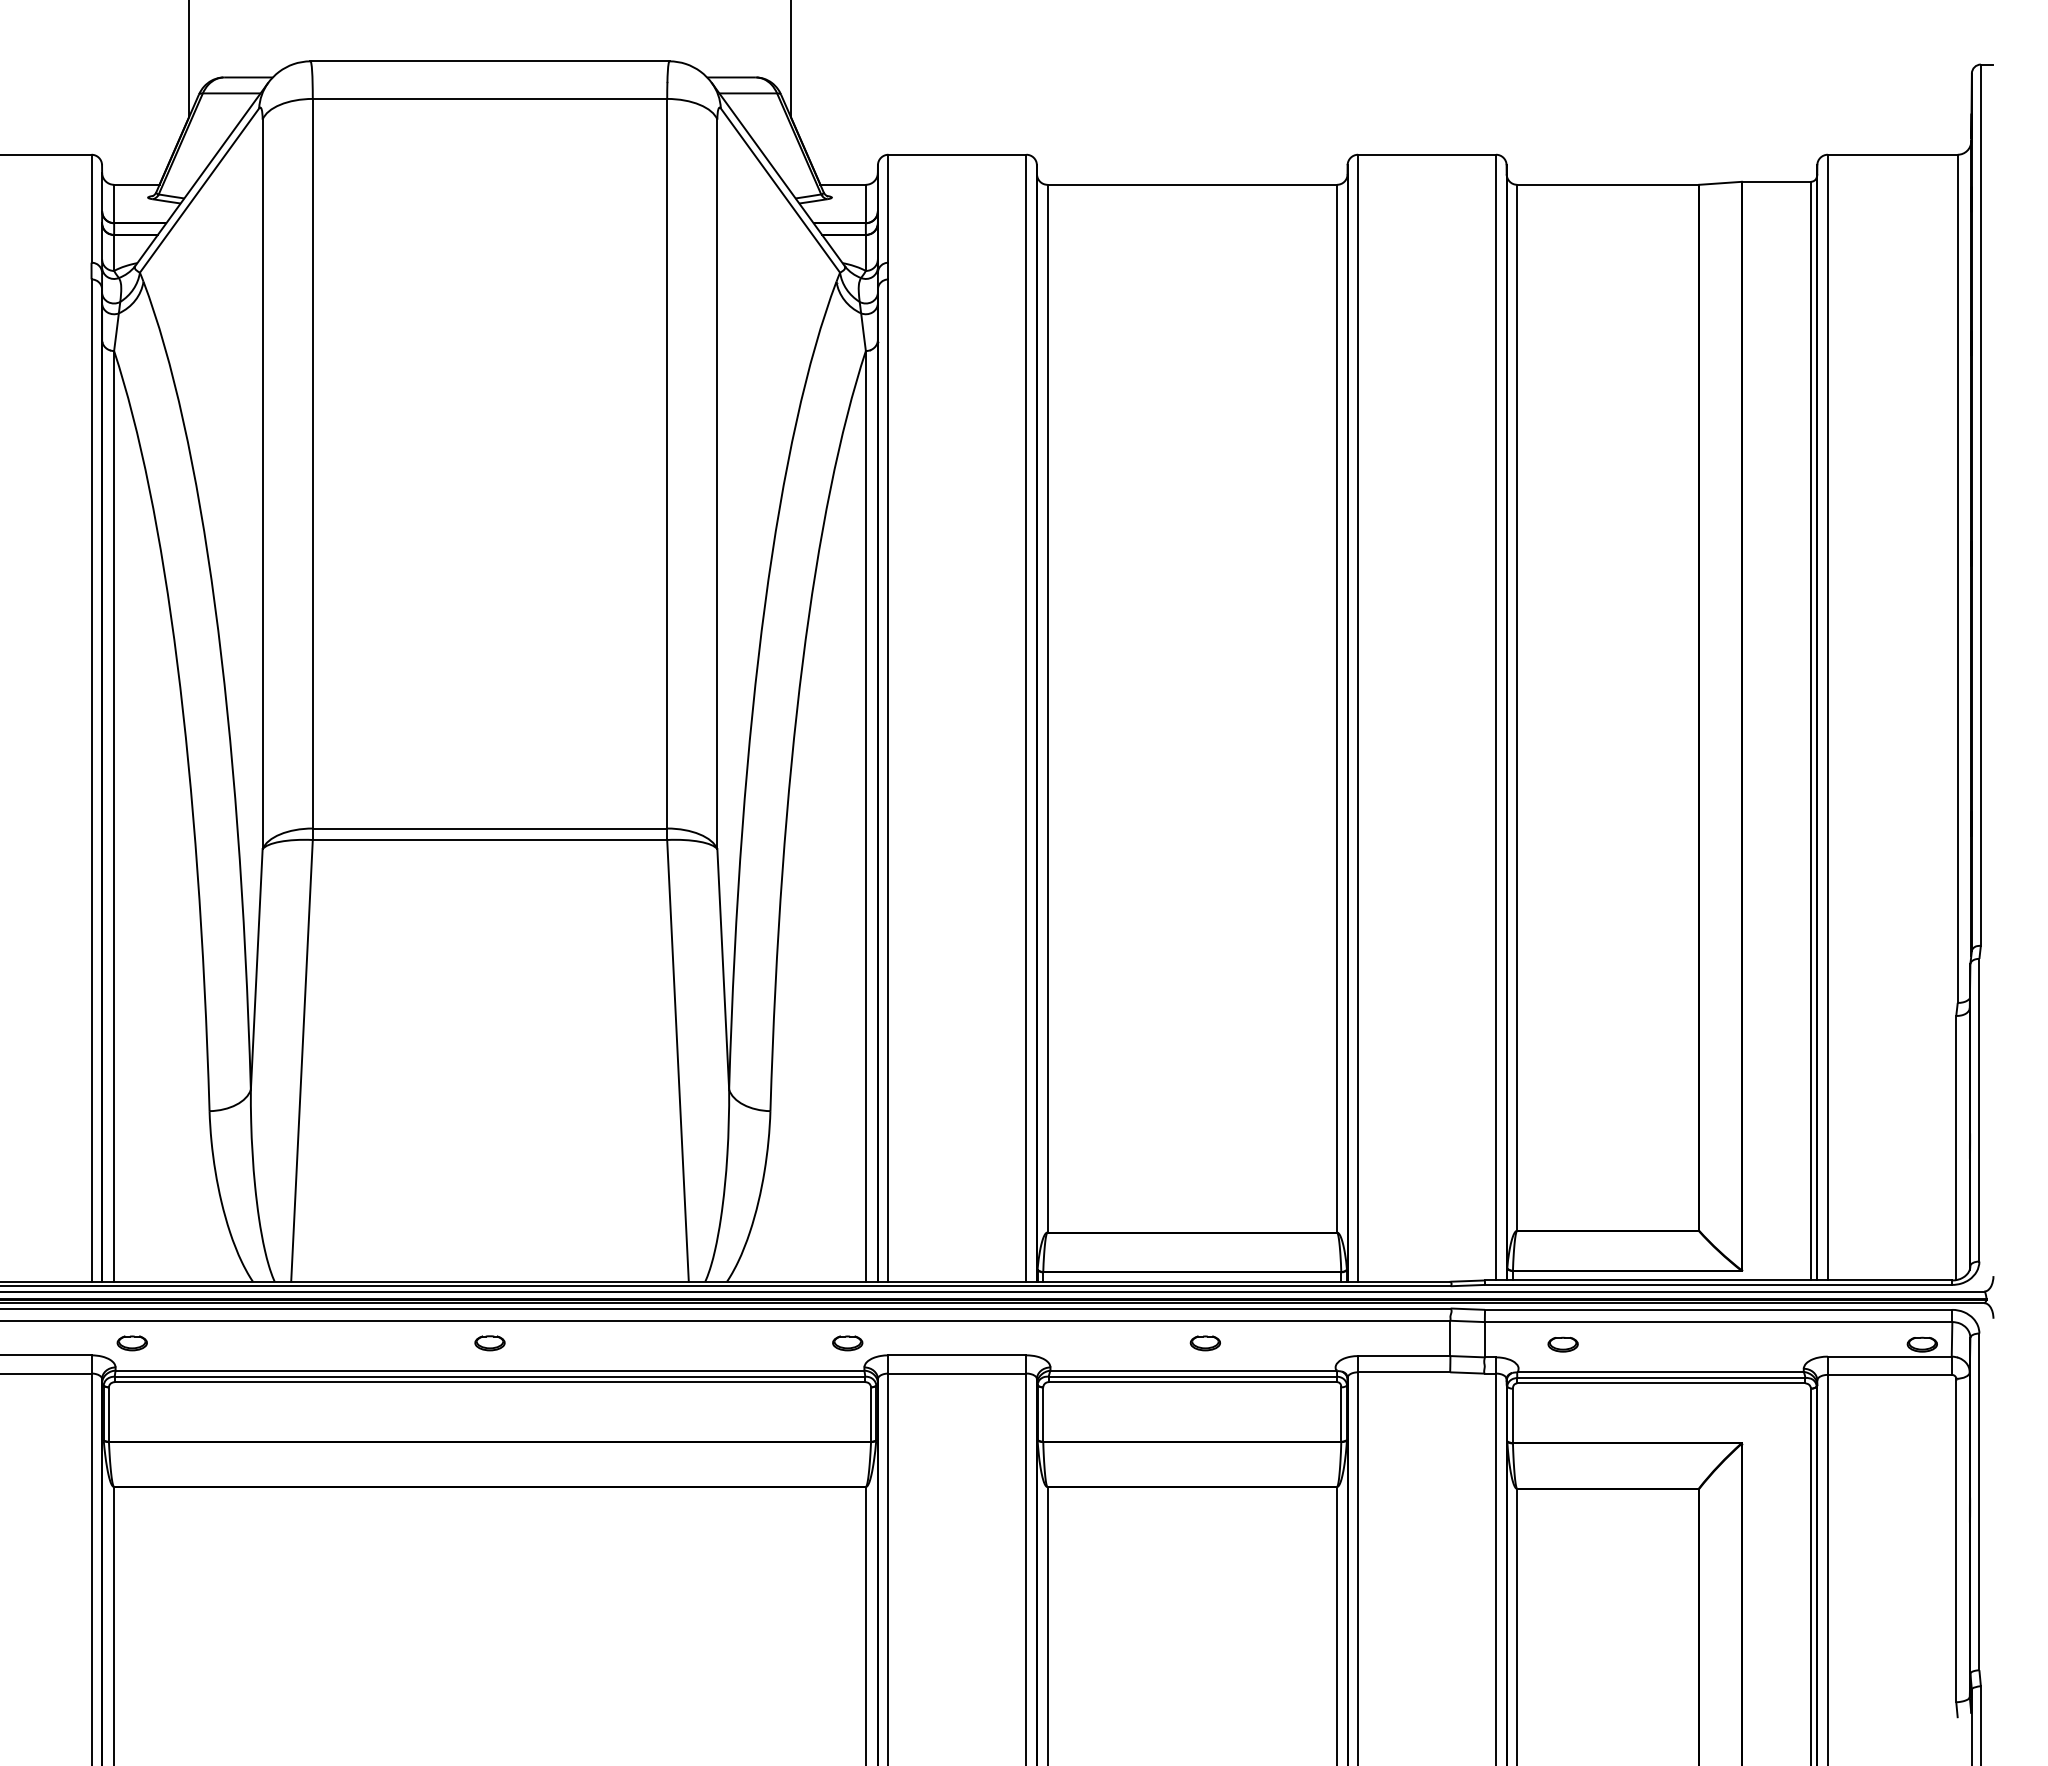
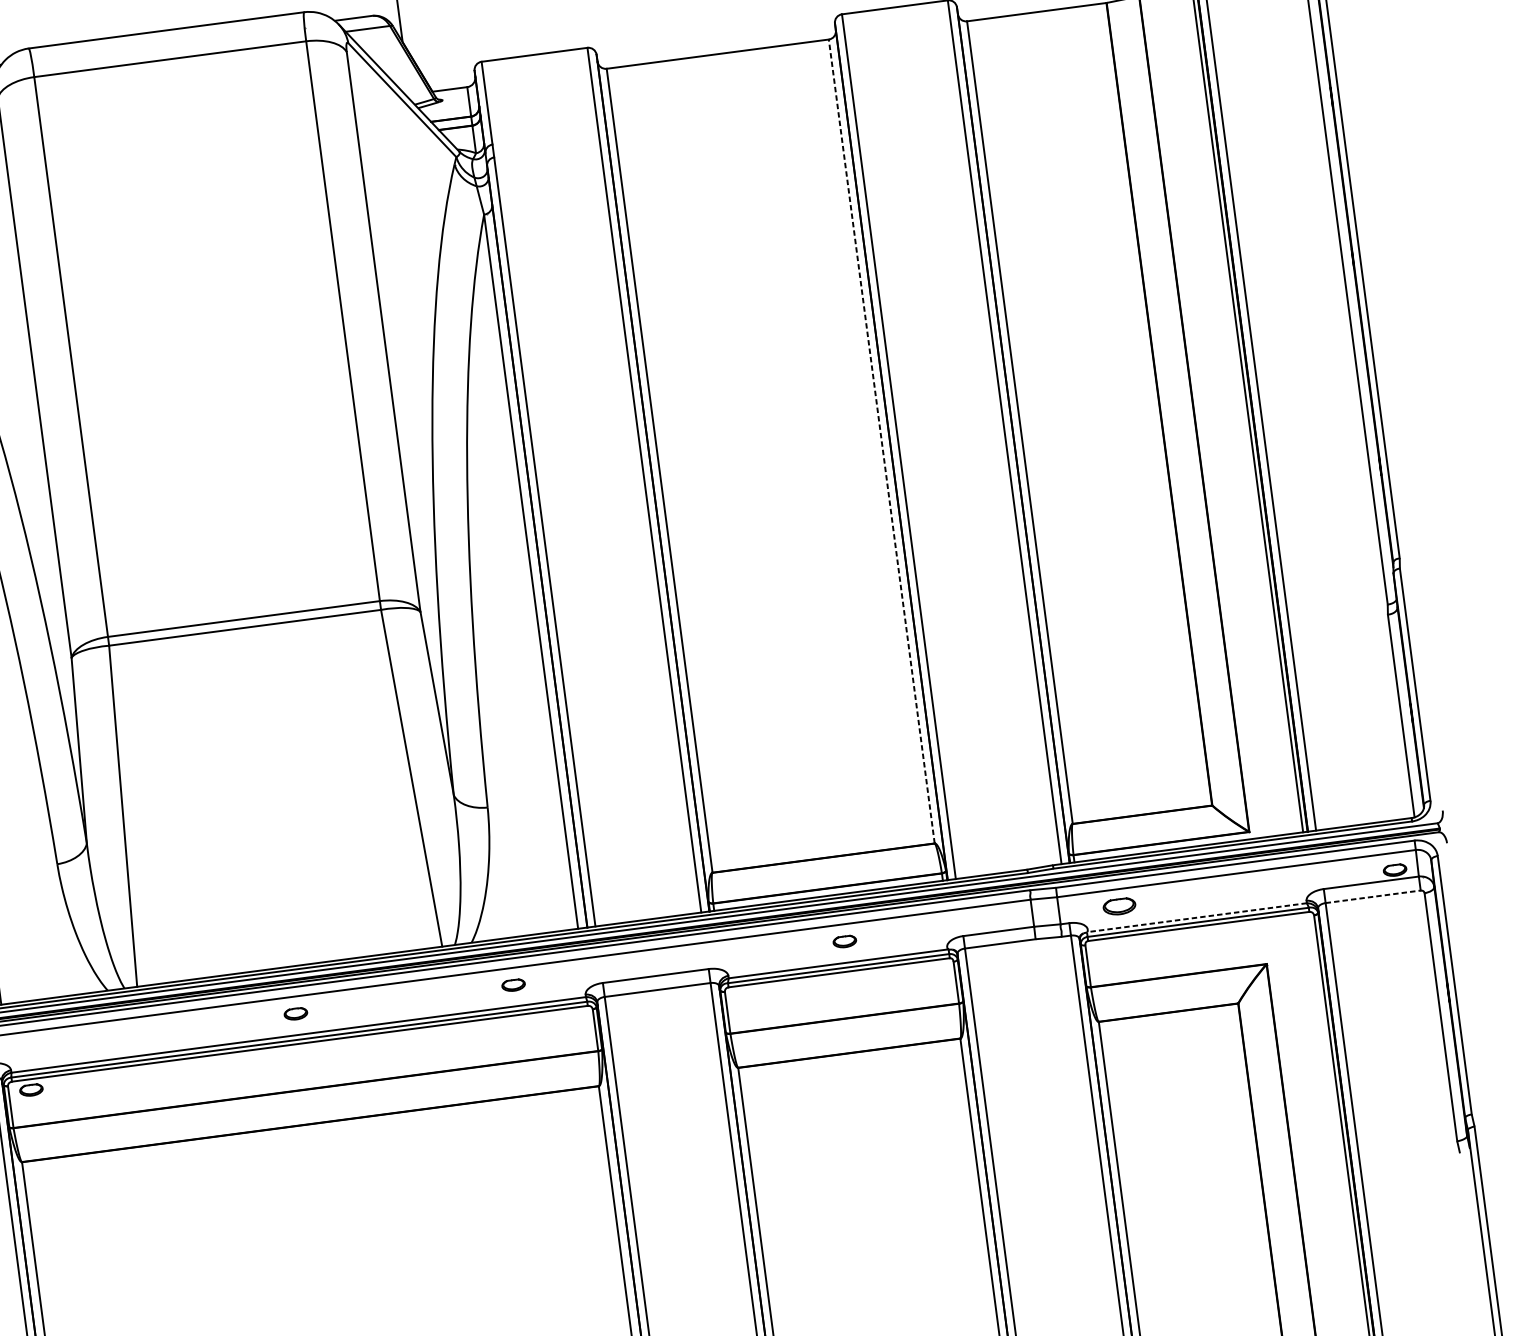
line: (1337, 708) -> (882, 441), solid -> dashed
part: (131, 1343) -> (30, 1090), moved
part: (847, 1343) -> (513, 985), moved
part: (1562, 1344) -> (1118, 906), size x1.4
line: (1660, 1371) -> (1196, 917), solid -> dashed
line: (1889, 1374) -> (1372, 896), solid -> dashed

